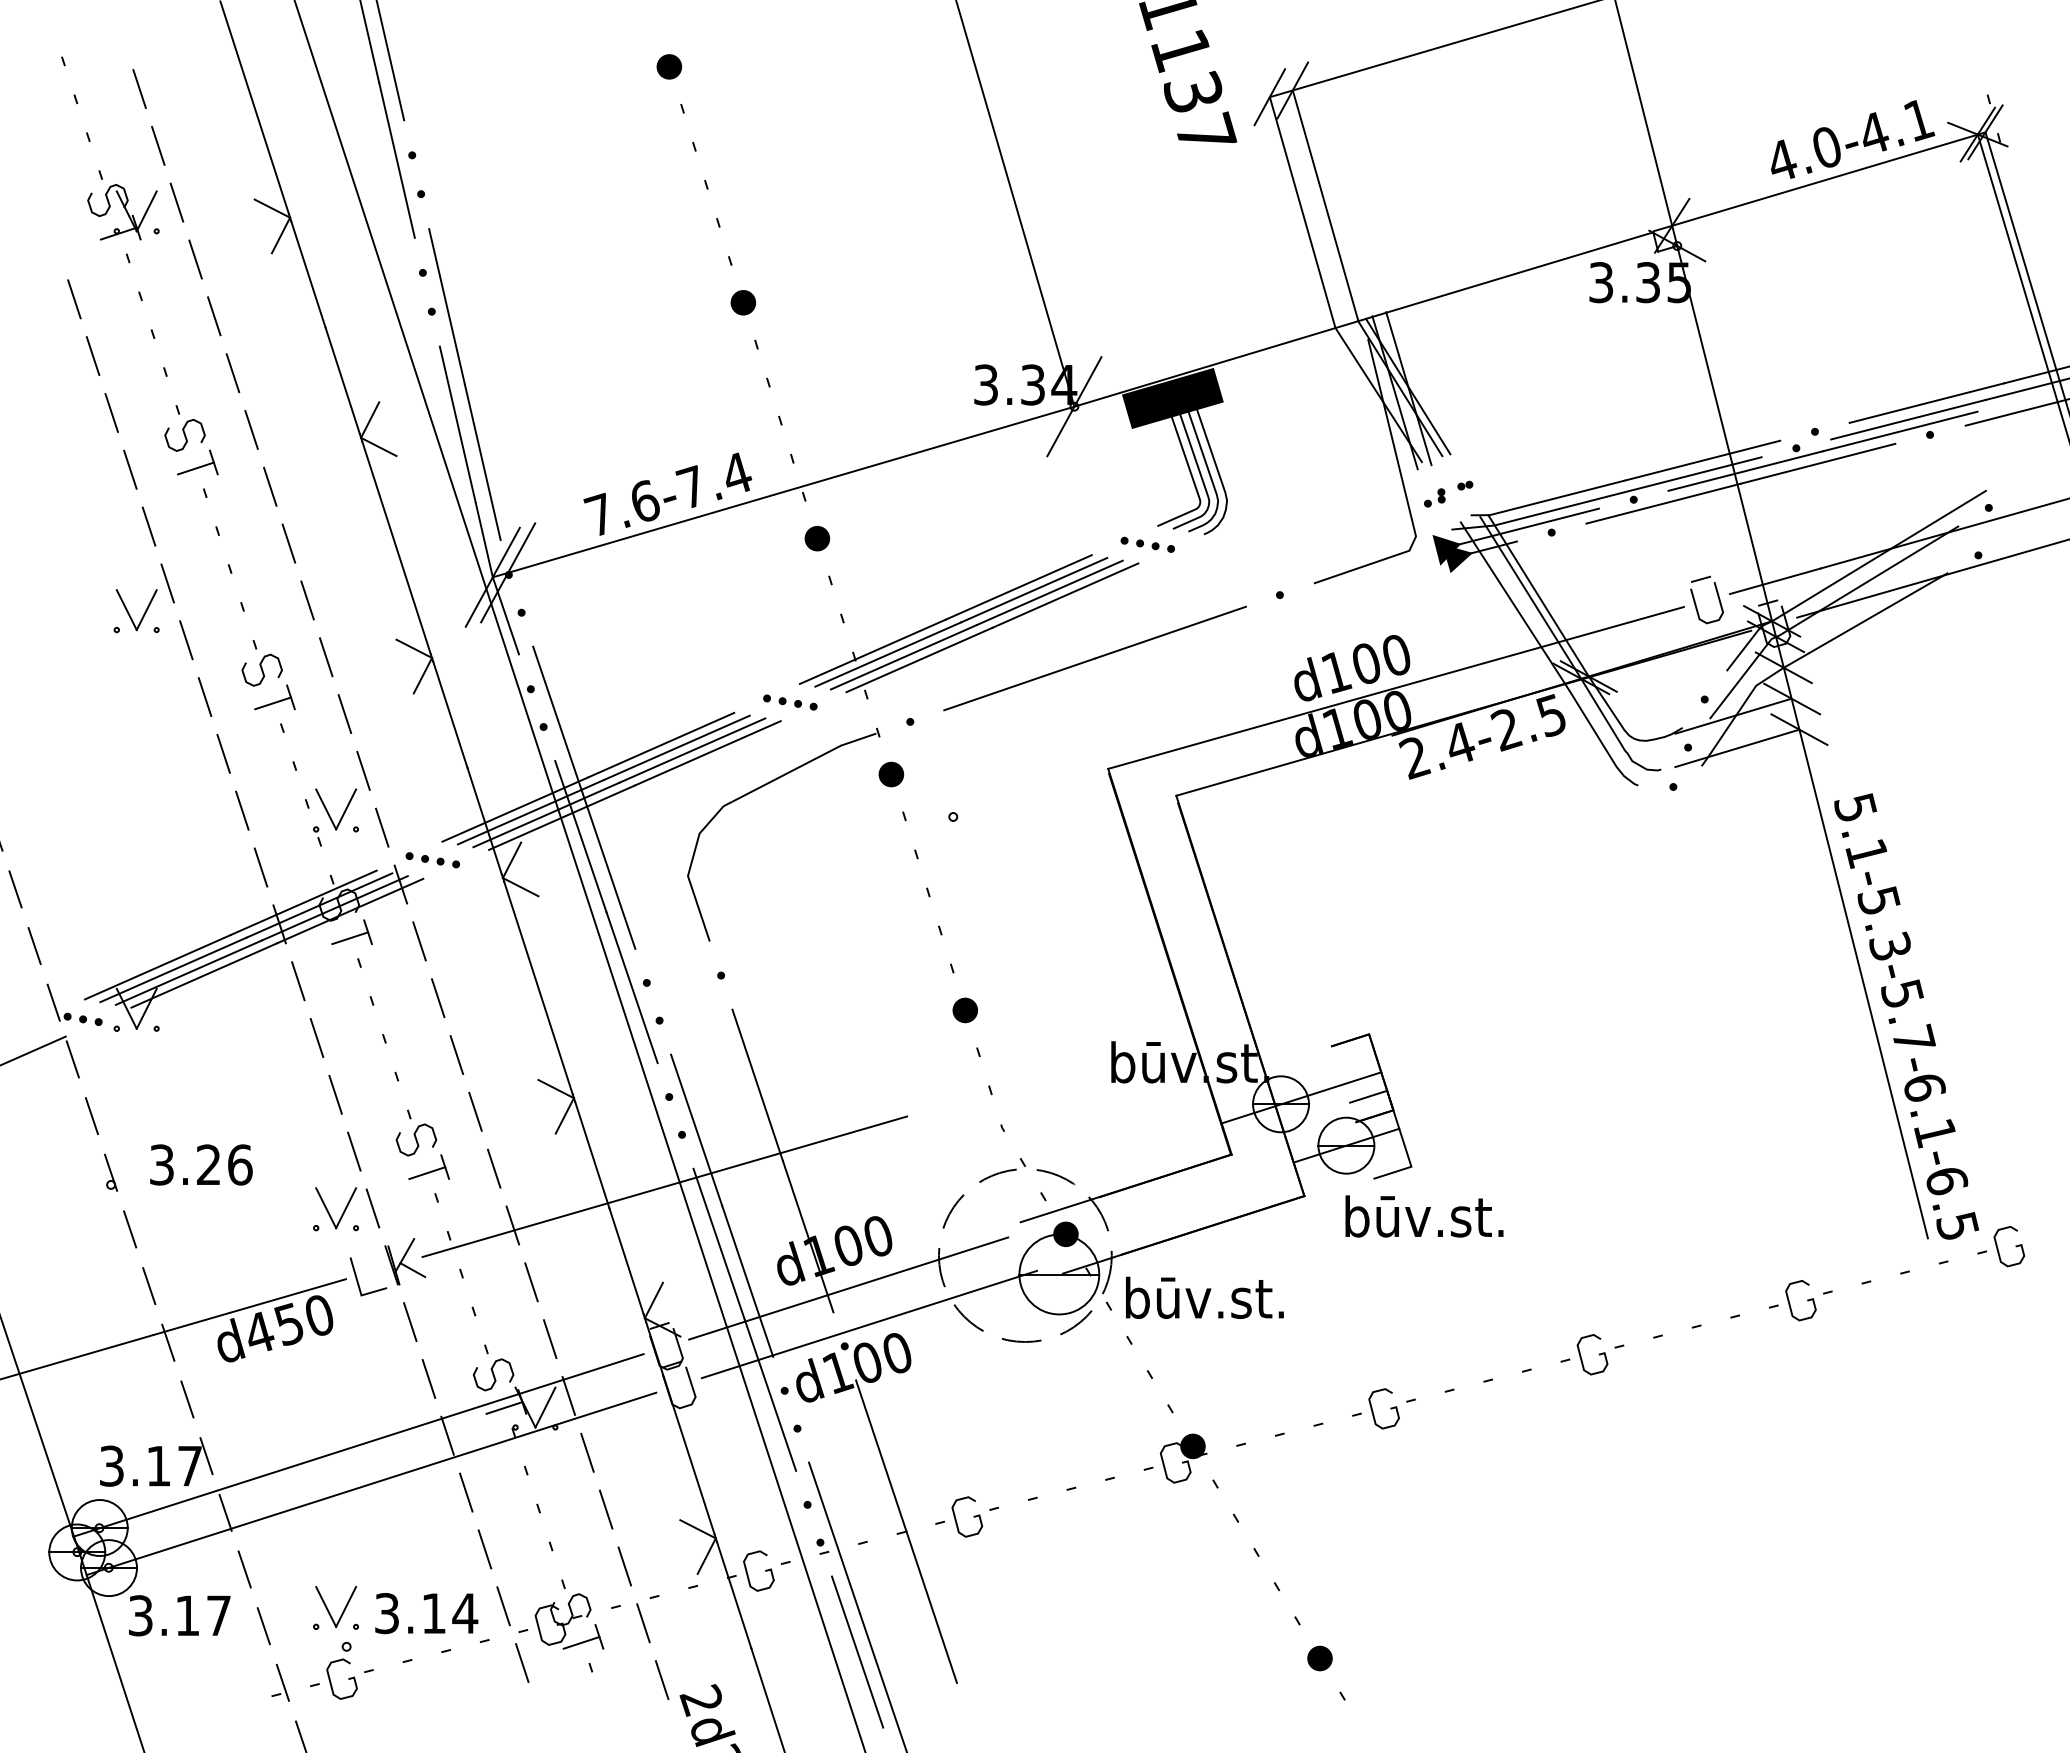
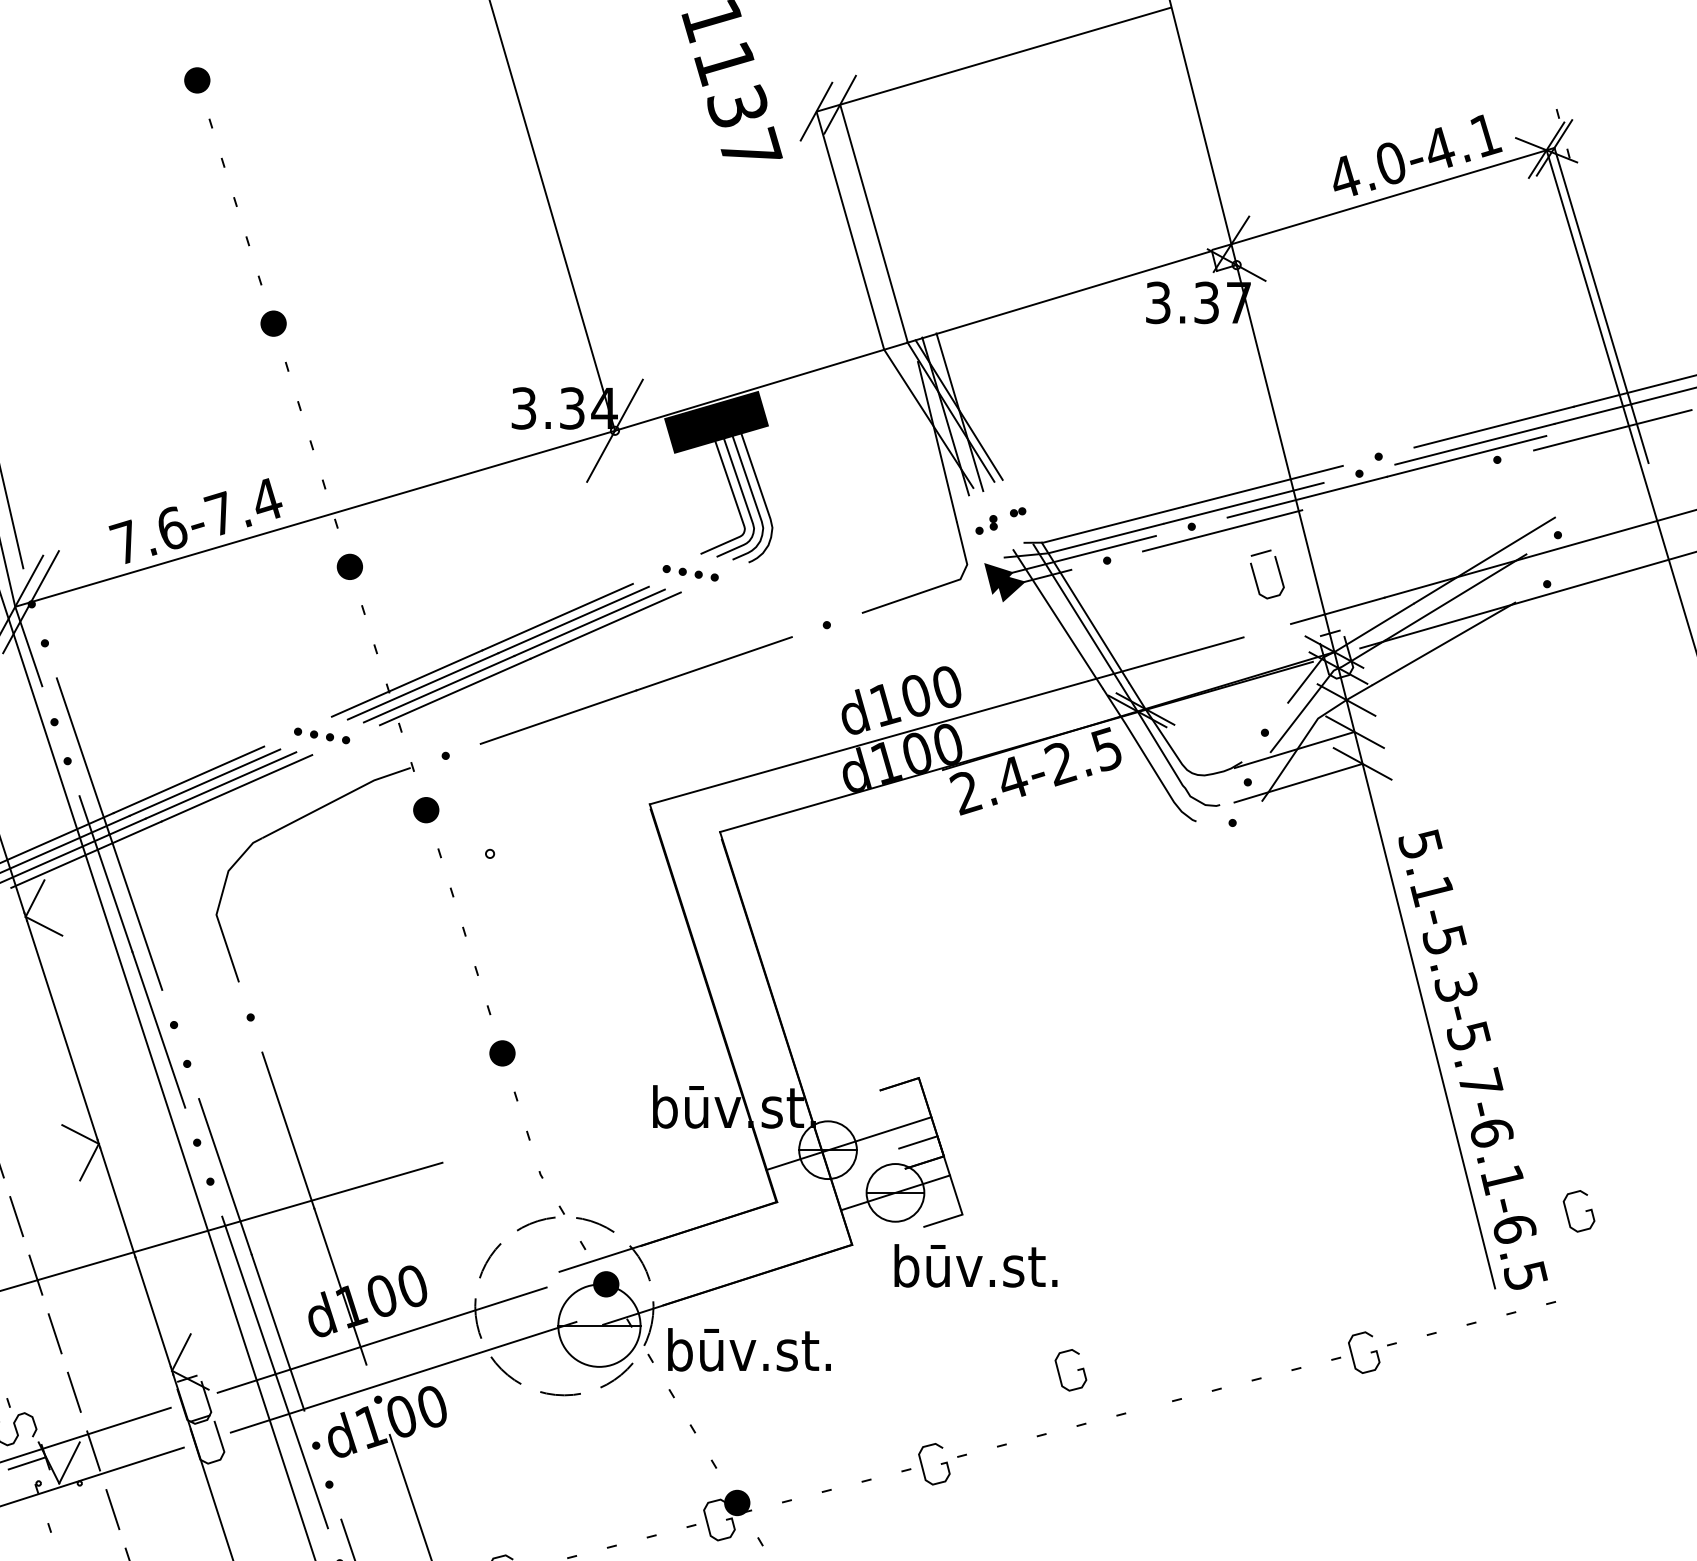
text: (1678, 282) -> (1237, 302), 3.35 -> 3.37
line: (1817, 463) -> (1381, 489), removed
part: (1695, 600) -> (1255, 574), moved
curve: (2015, 1246) -> (1585, 1211), moved
curve: (1598, 1354) -> (1077, 1370), moved

